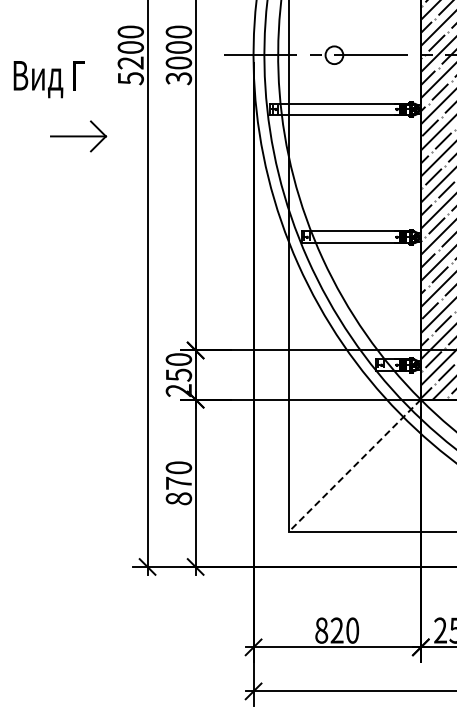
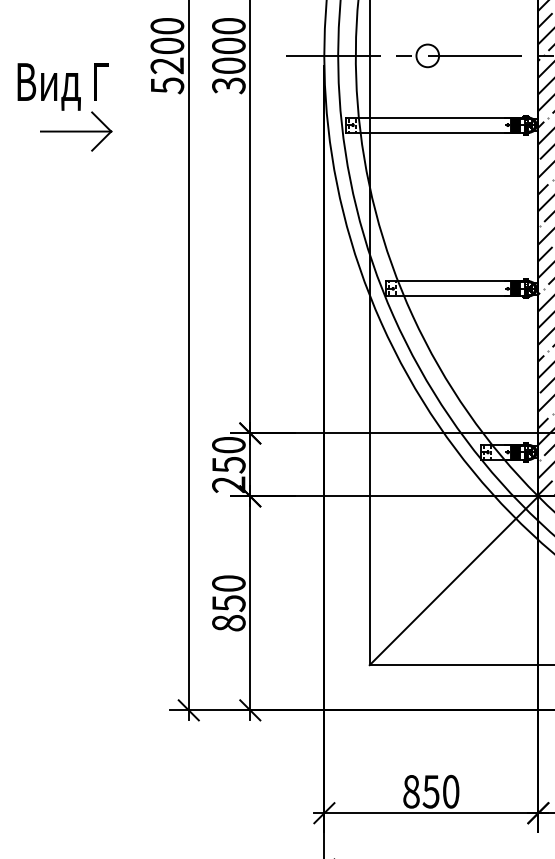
part: (78, 136) -> (76, 131), moved
line: (354, 466) -> (453, 581), dashed -> solid
text: (179, 483) -> (229, 603), 870 -> 850
text: (336, 630) -> (430, 791), 820 -> 850

